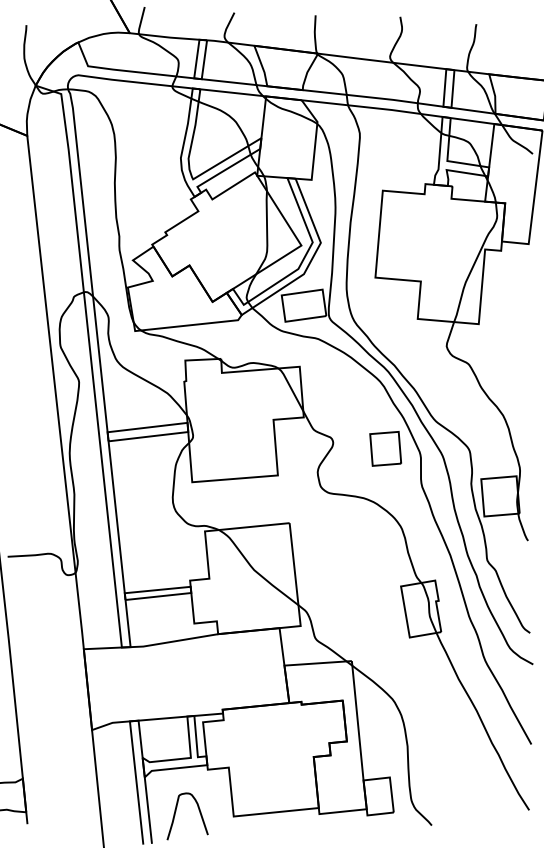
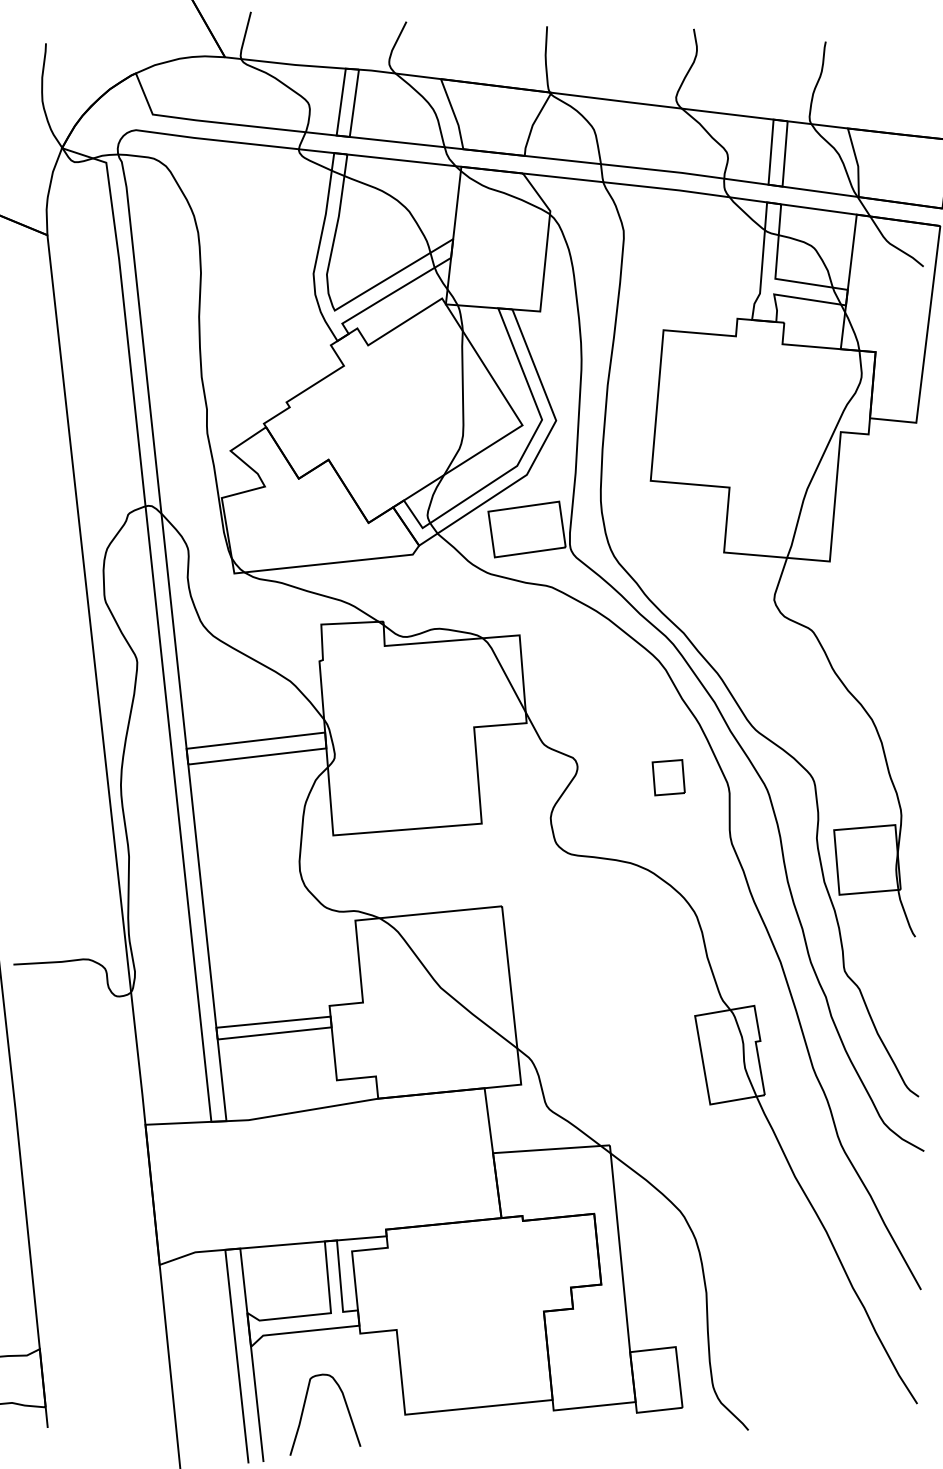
part: (385, 448) -> (668, 776), size x0.6

